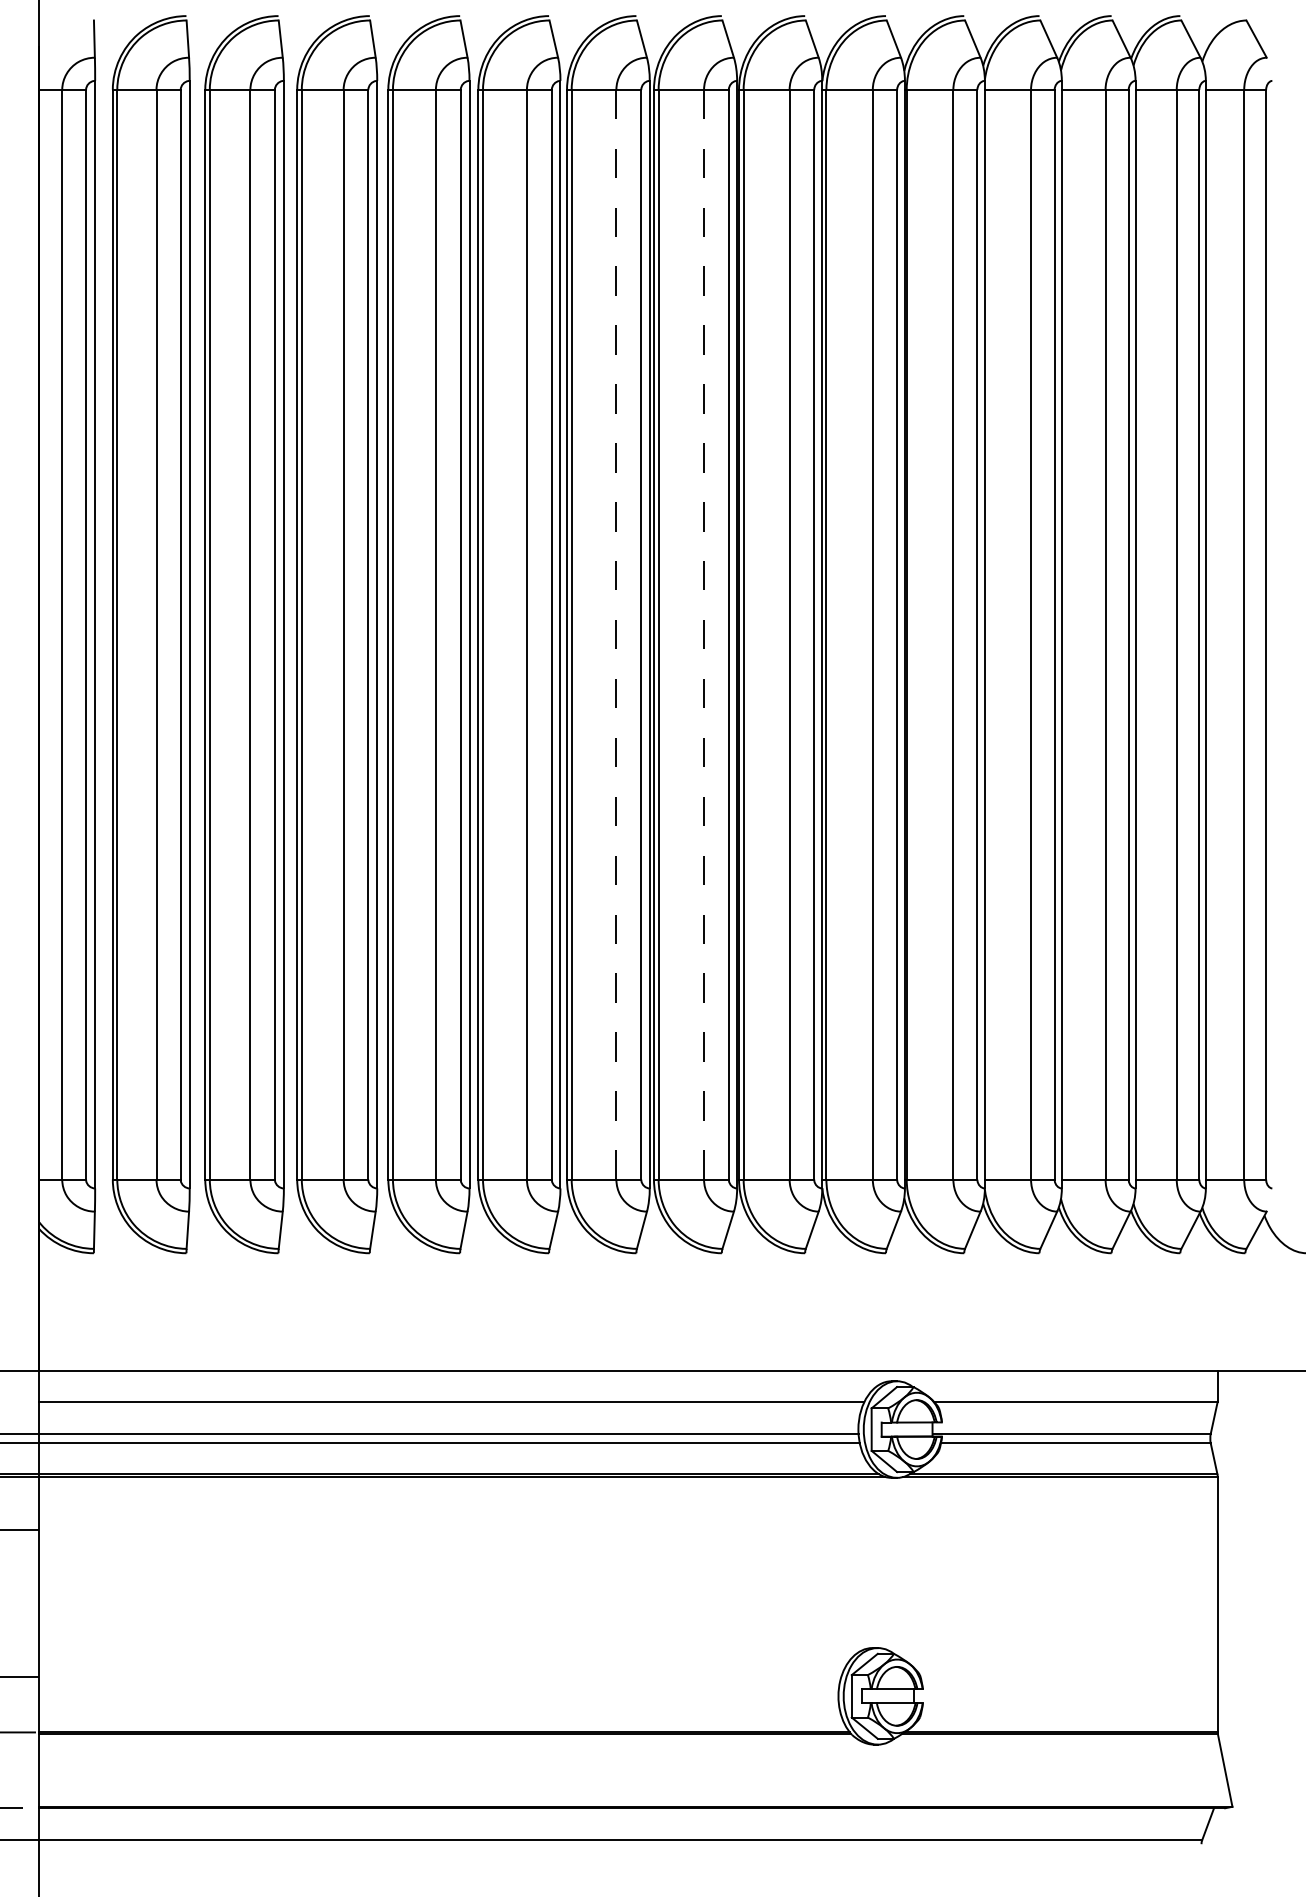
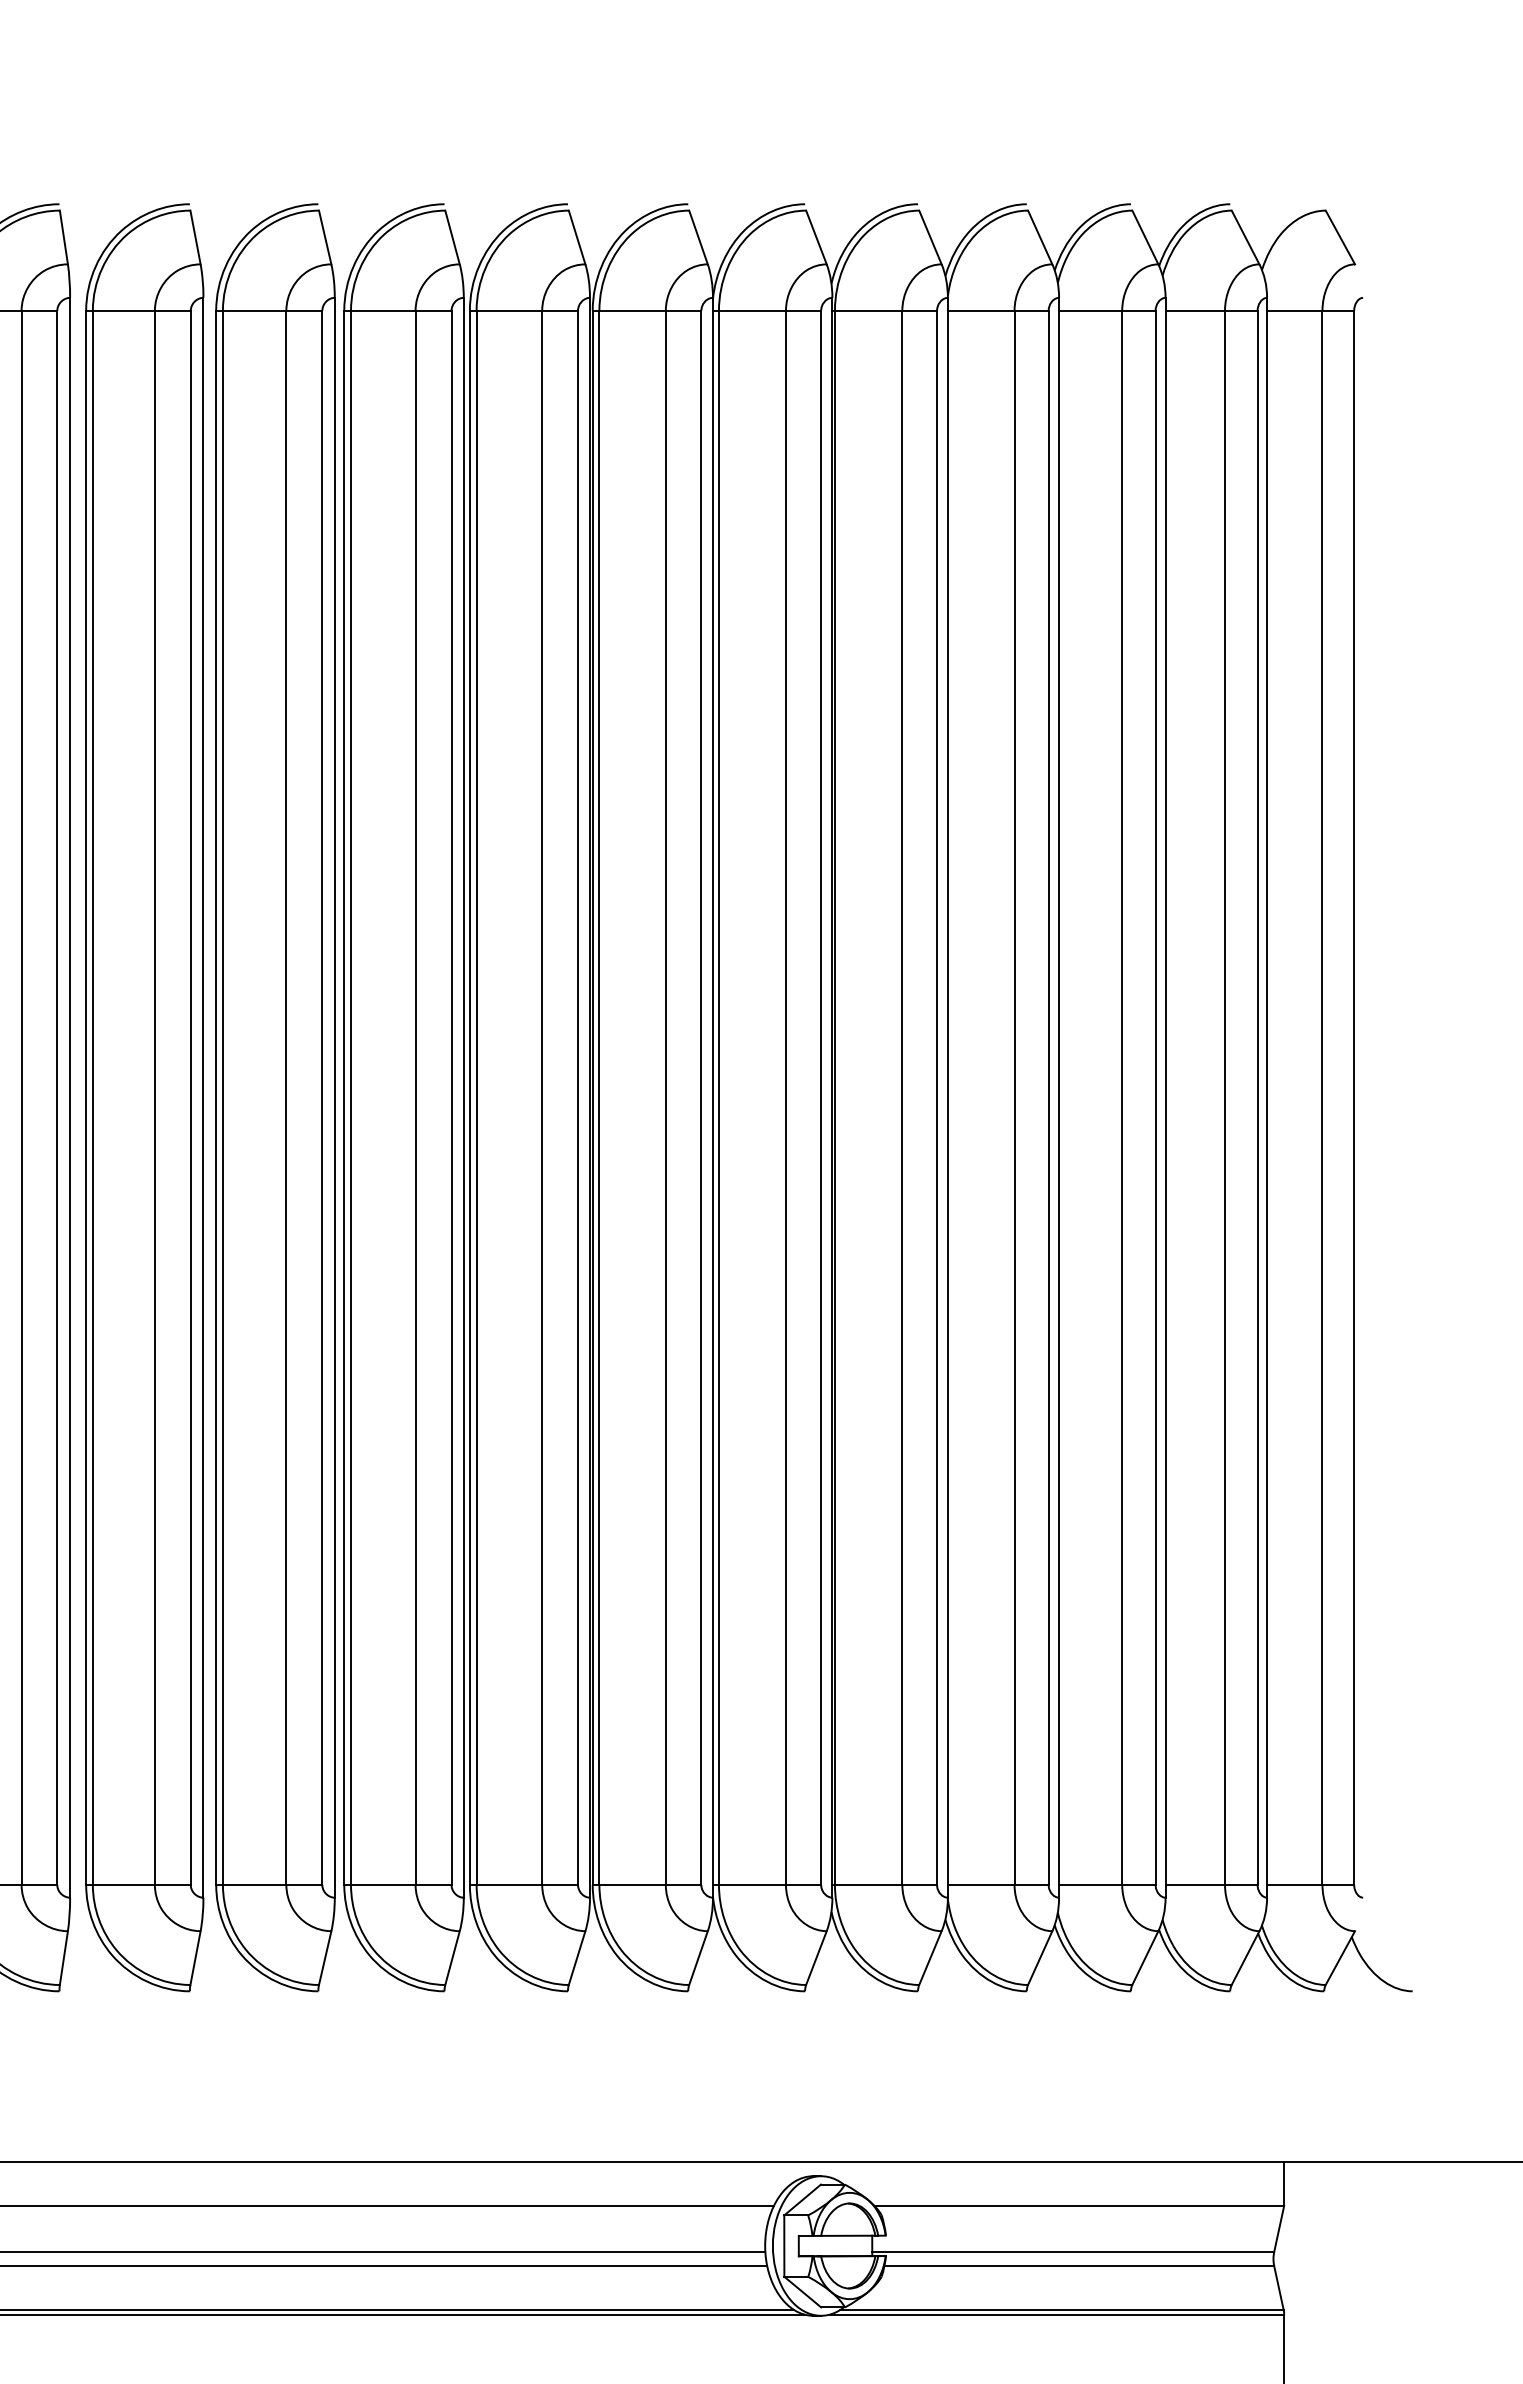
line: (616, 634) -> (415, 1097), dashed -> solid
line: (704, 634) -> (542, 1097), dashed -> solid

